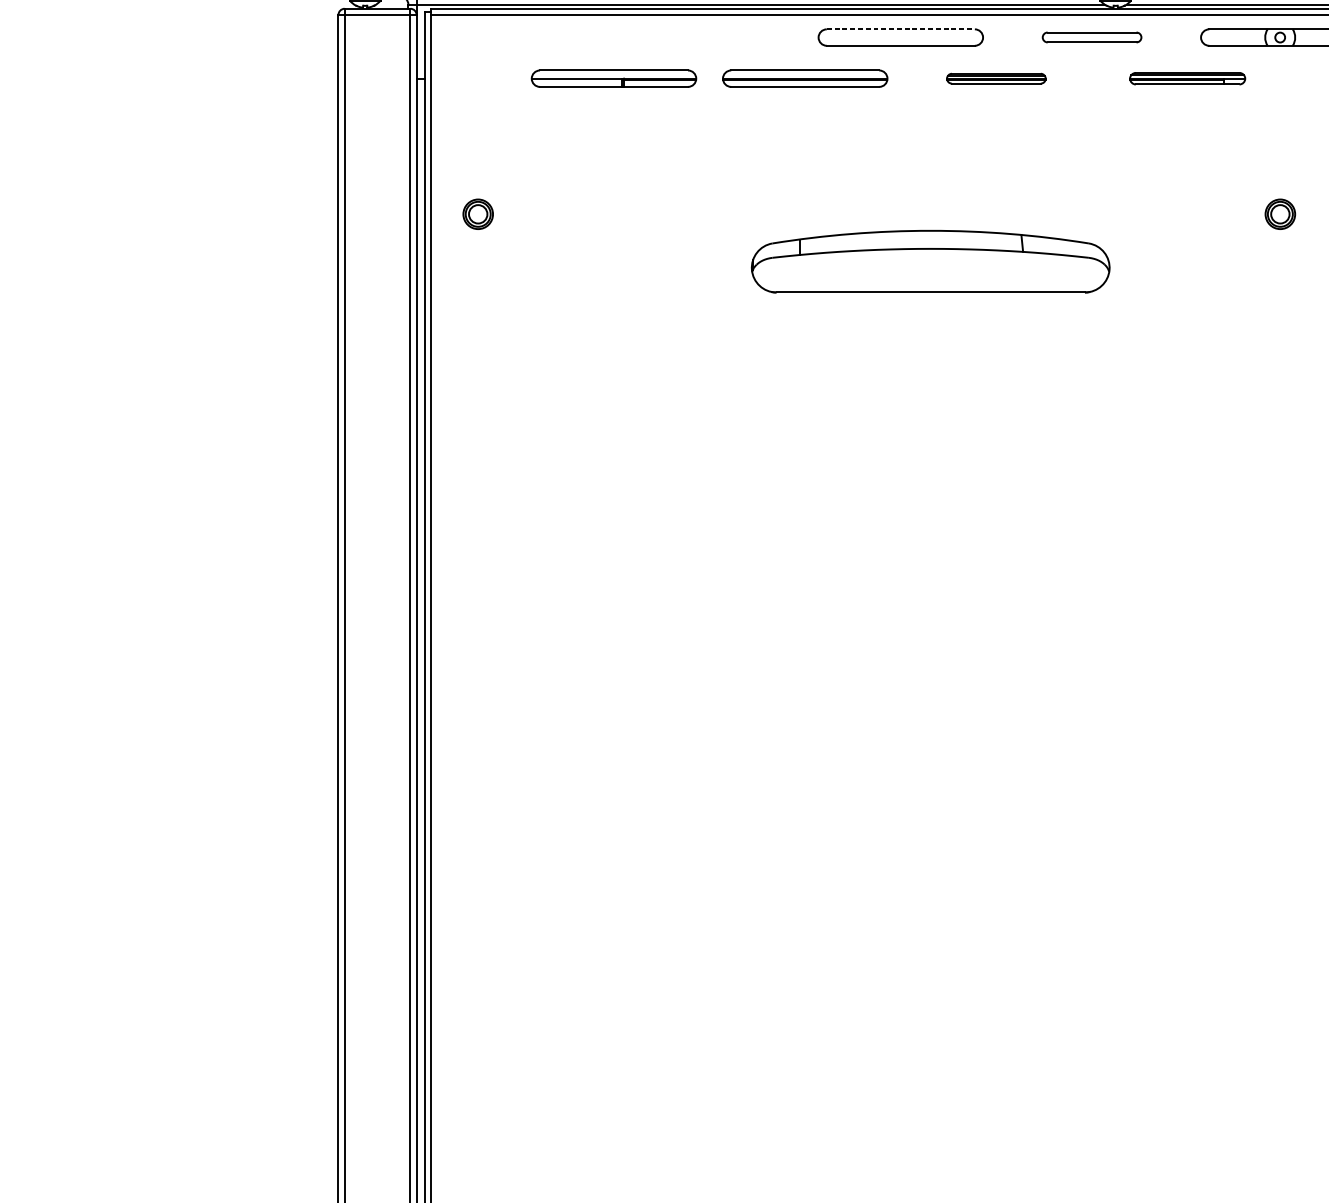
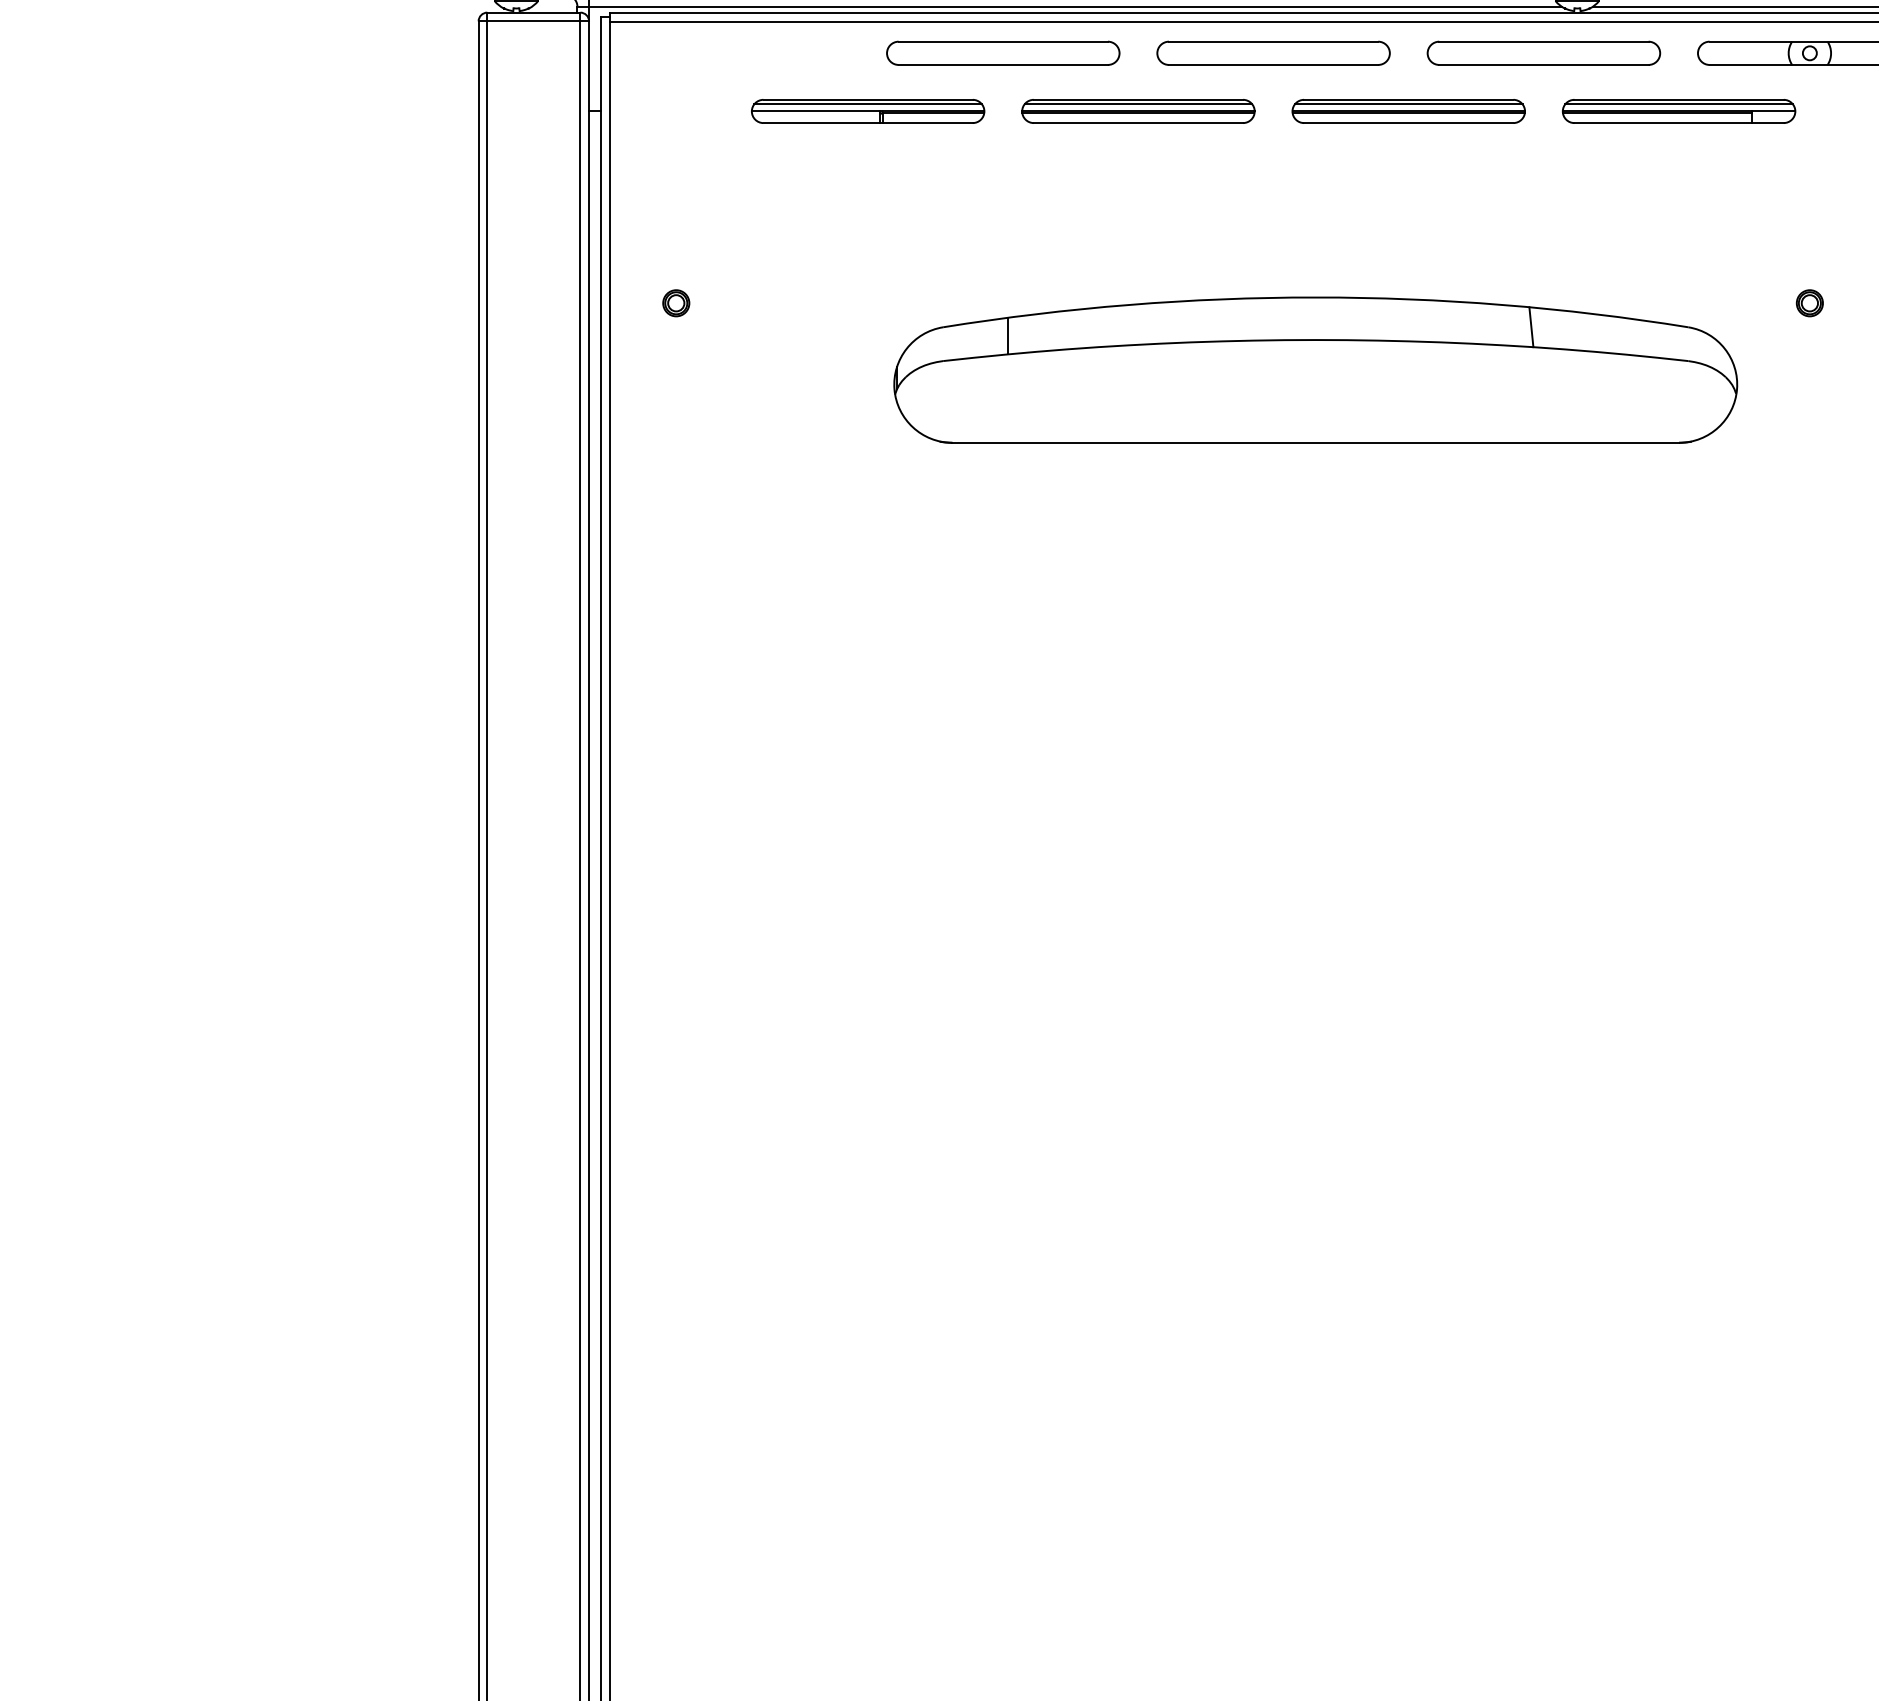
line: (900, 29) -> (1273, 41), dashed -> solid
part: (709, 36) -> (1003, 52), added
part: (1091, 36) -> (1543, 52), size x1.67
line: (614, 73) -> (868, 104), added
line: (805, 73) -> (1138, 104), added
part: (996, 78) -> (1408, 111), size x1.67
part: (1187, 78) -> (1678, 111), size x1.43
part: (478, 214) -> (676, 303), size x0.62
part: (1279, 214) -> (1809, 303), size x0.62
part: (930, 261) -> (1315, 369), size x1.67

